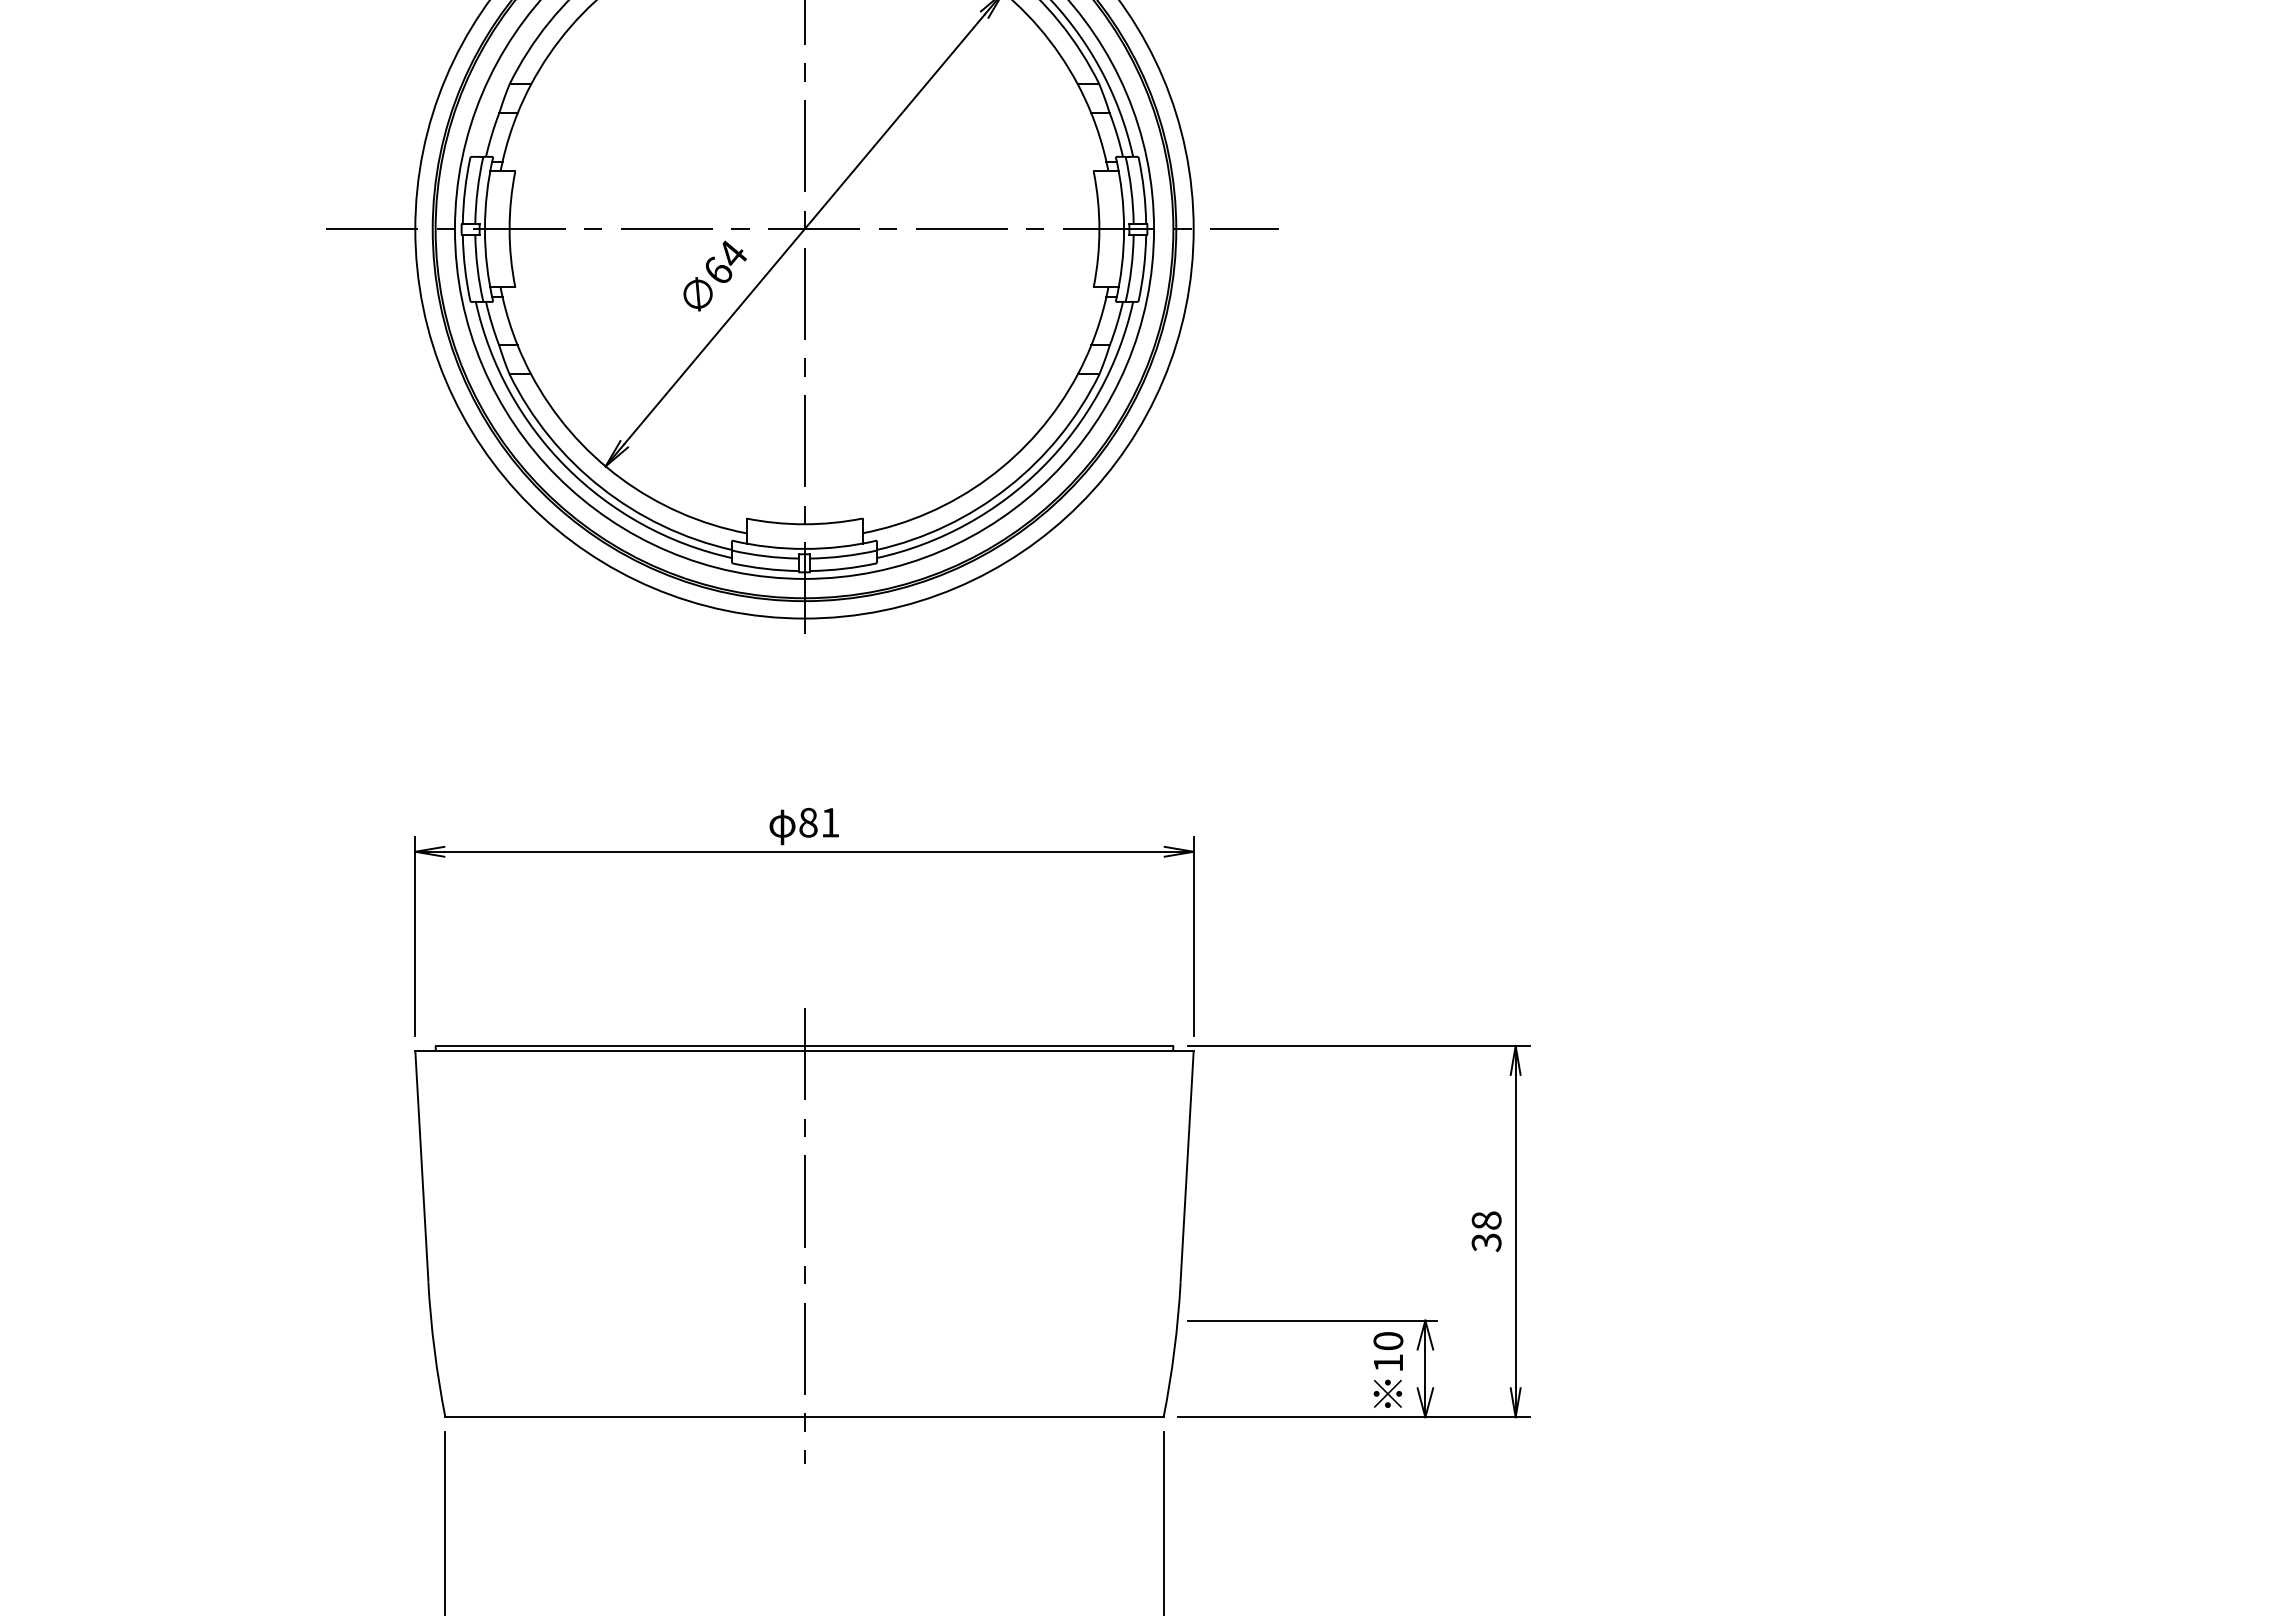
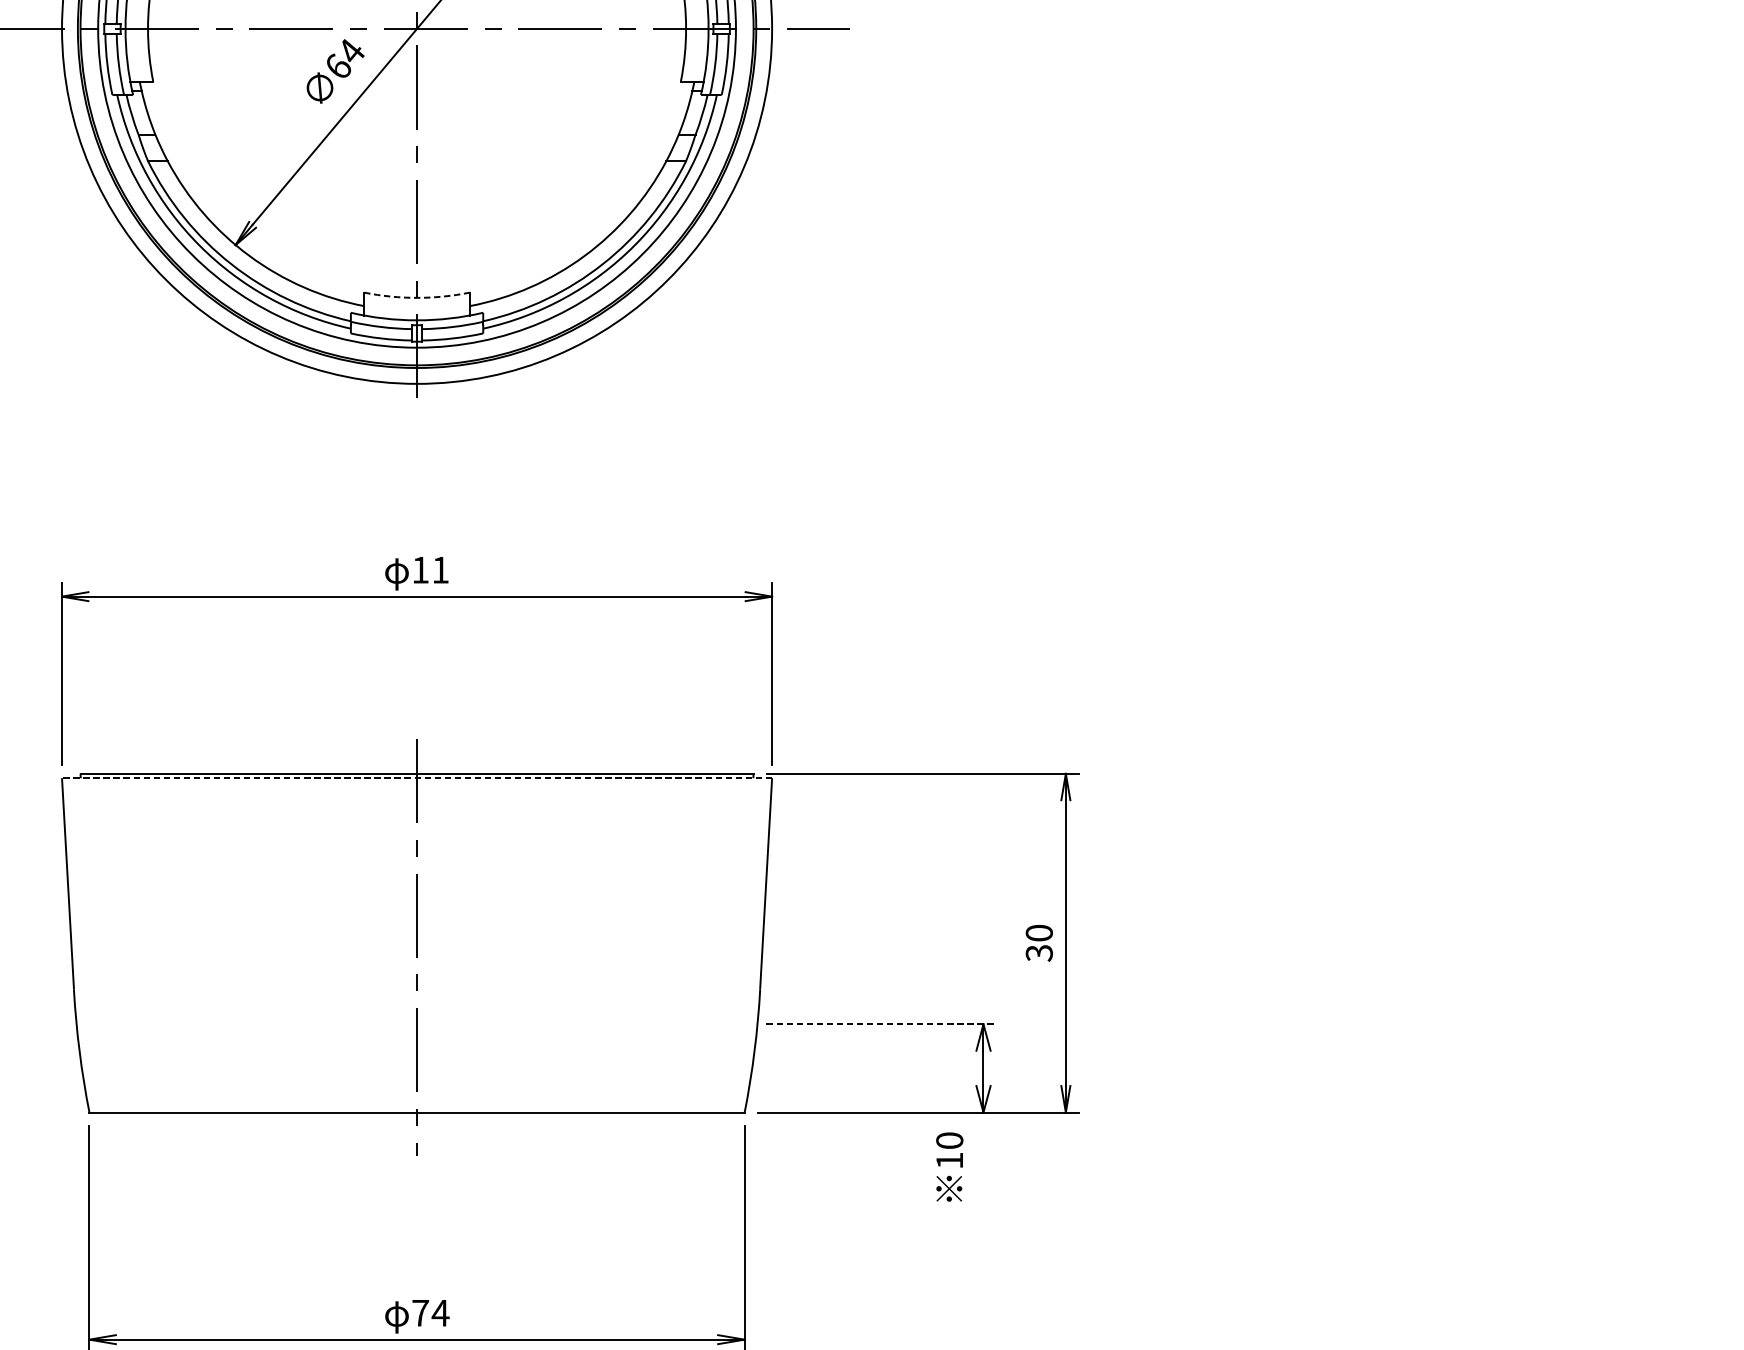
arc: (804, 524) -> (417, 298), solid -> dashed
text: (808, 822) -> (420, 569), 81 -> 11
line: (804, 1050) -> (417, 777), solid -> dashed
text: (1486, 1220) -> (1039, 933), 38 -> 30
line: (1312, 1320) -> (880, 1024), solid -> dashed
text: (1388, 1369) -> (949, 1166), moved

